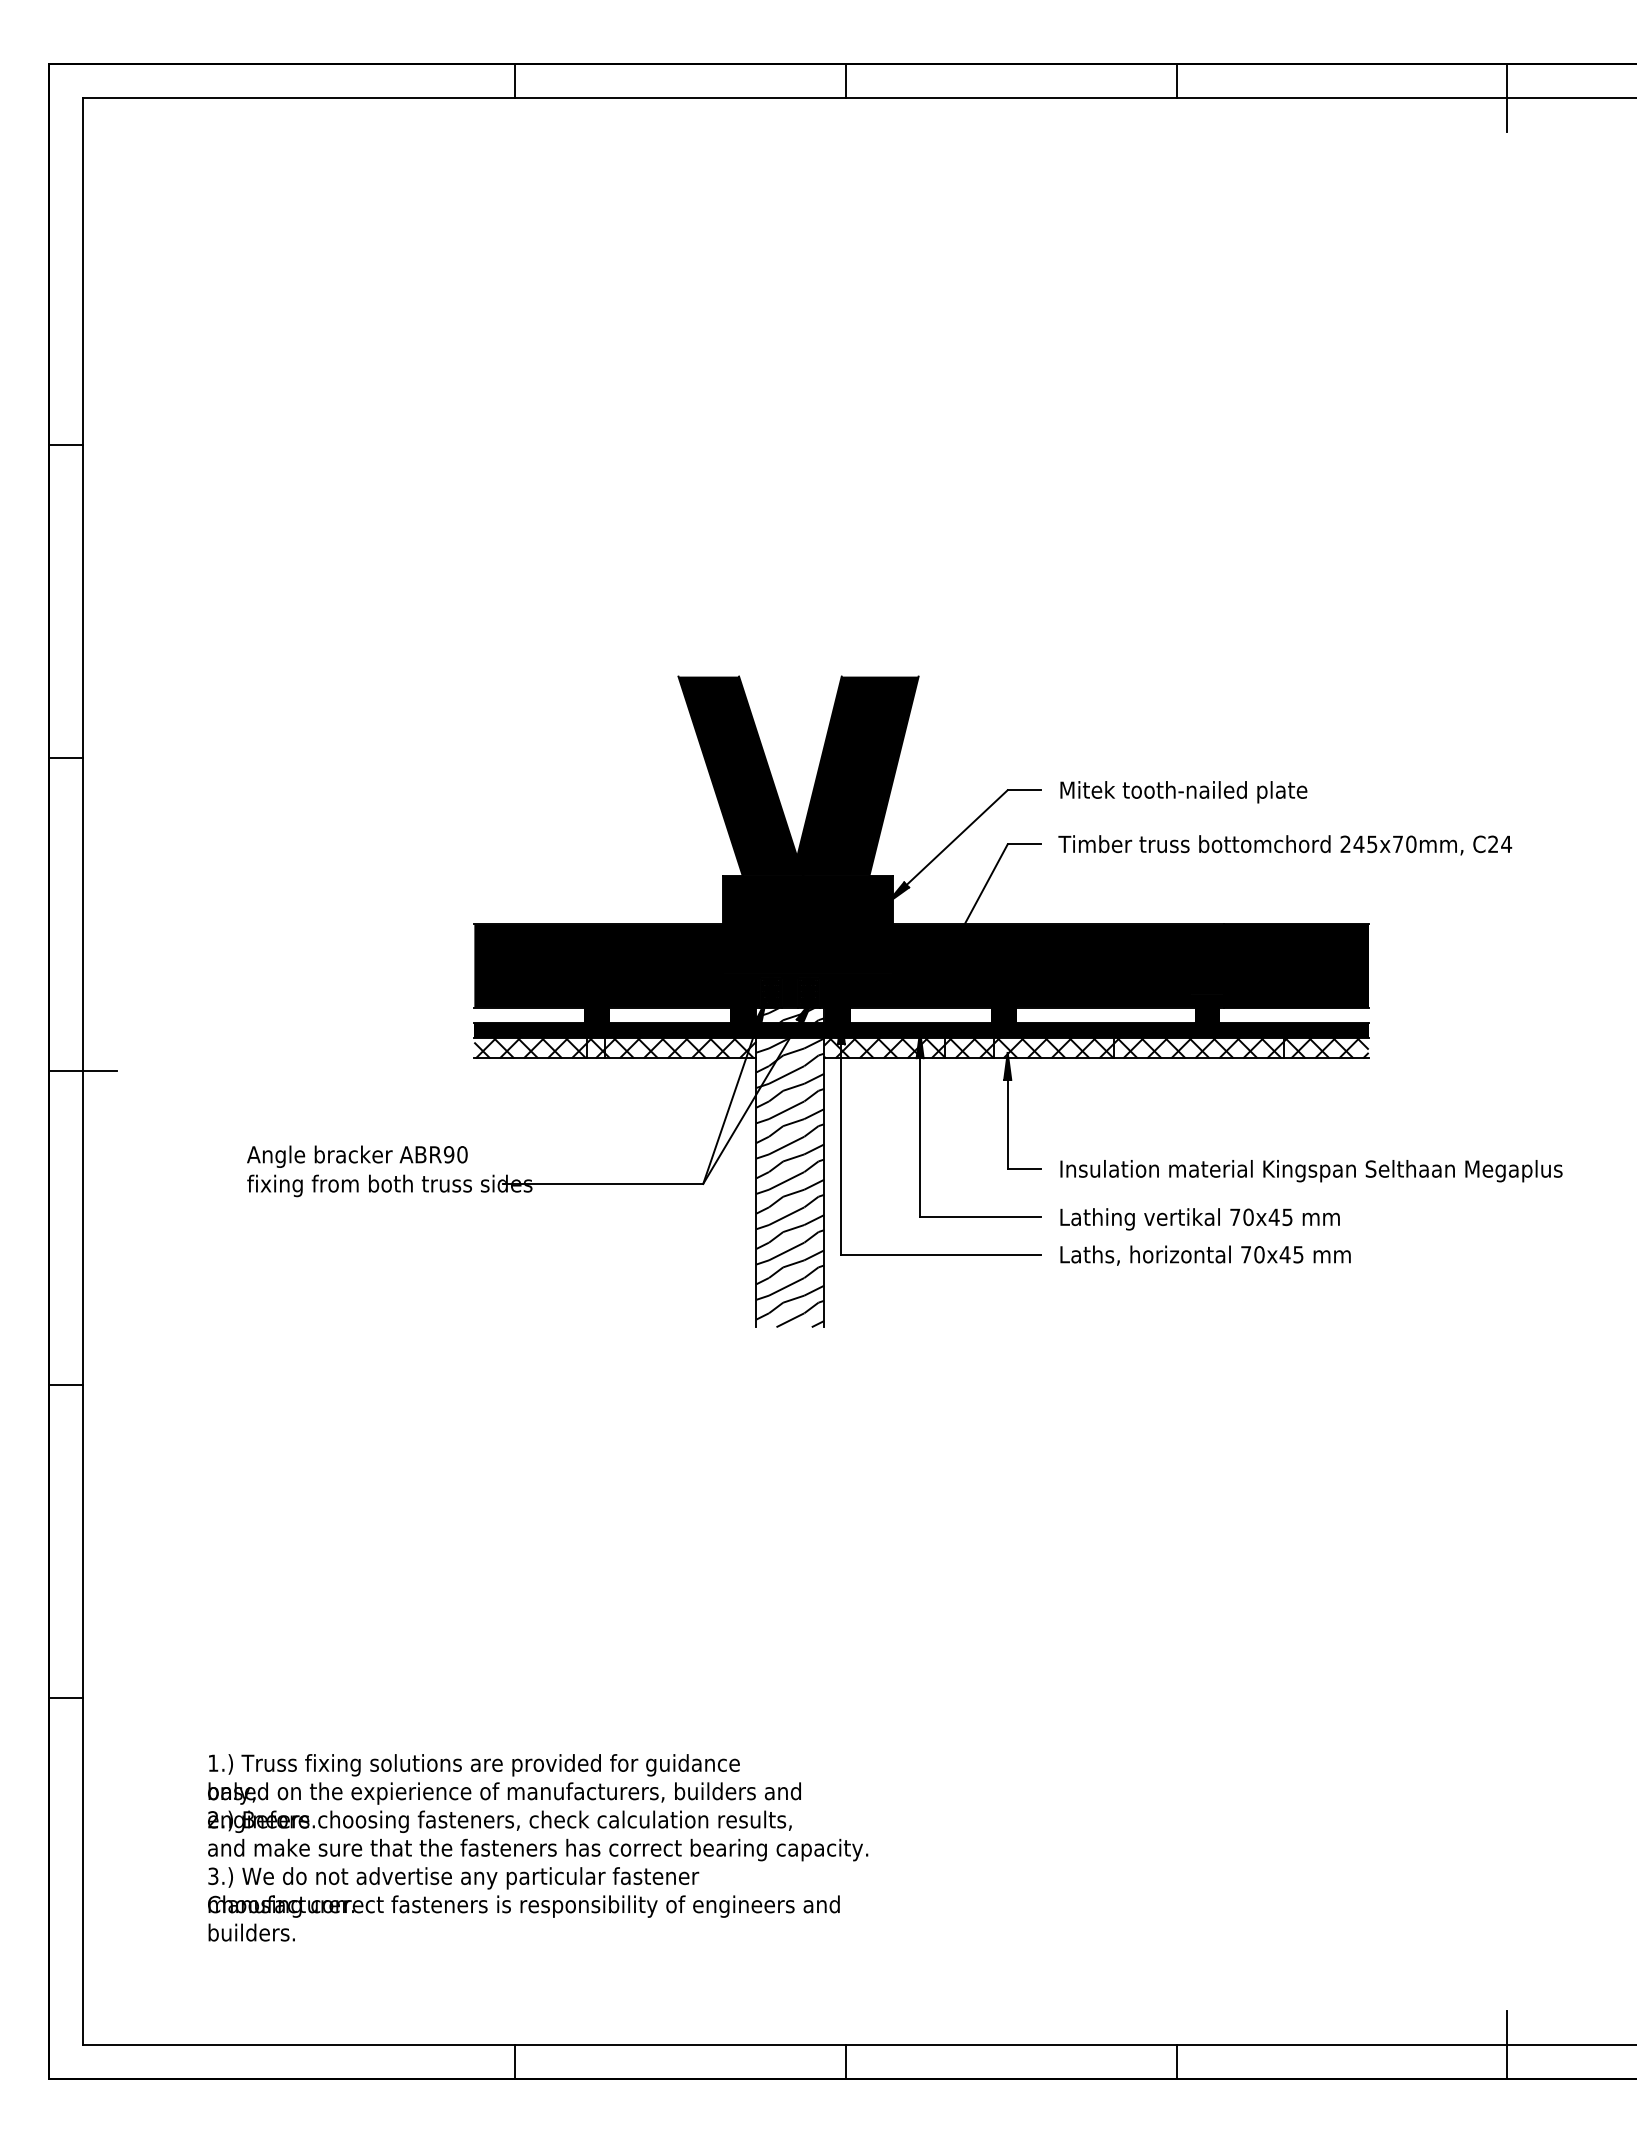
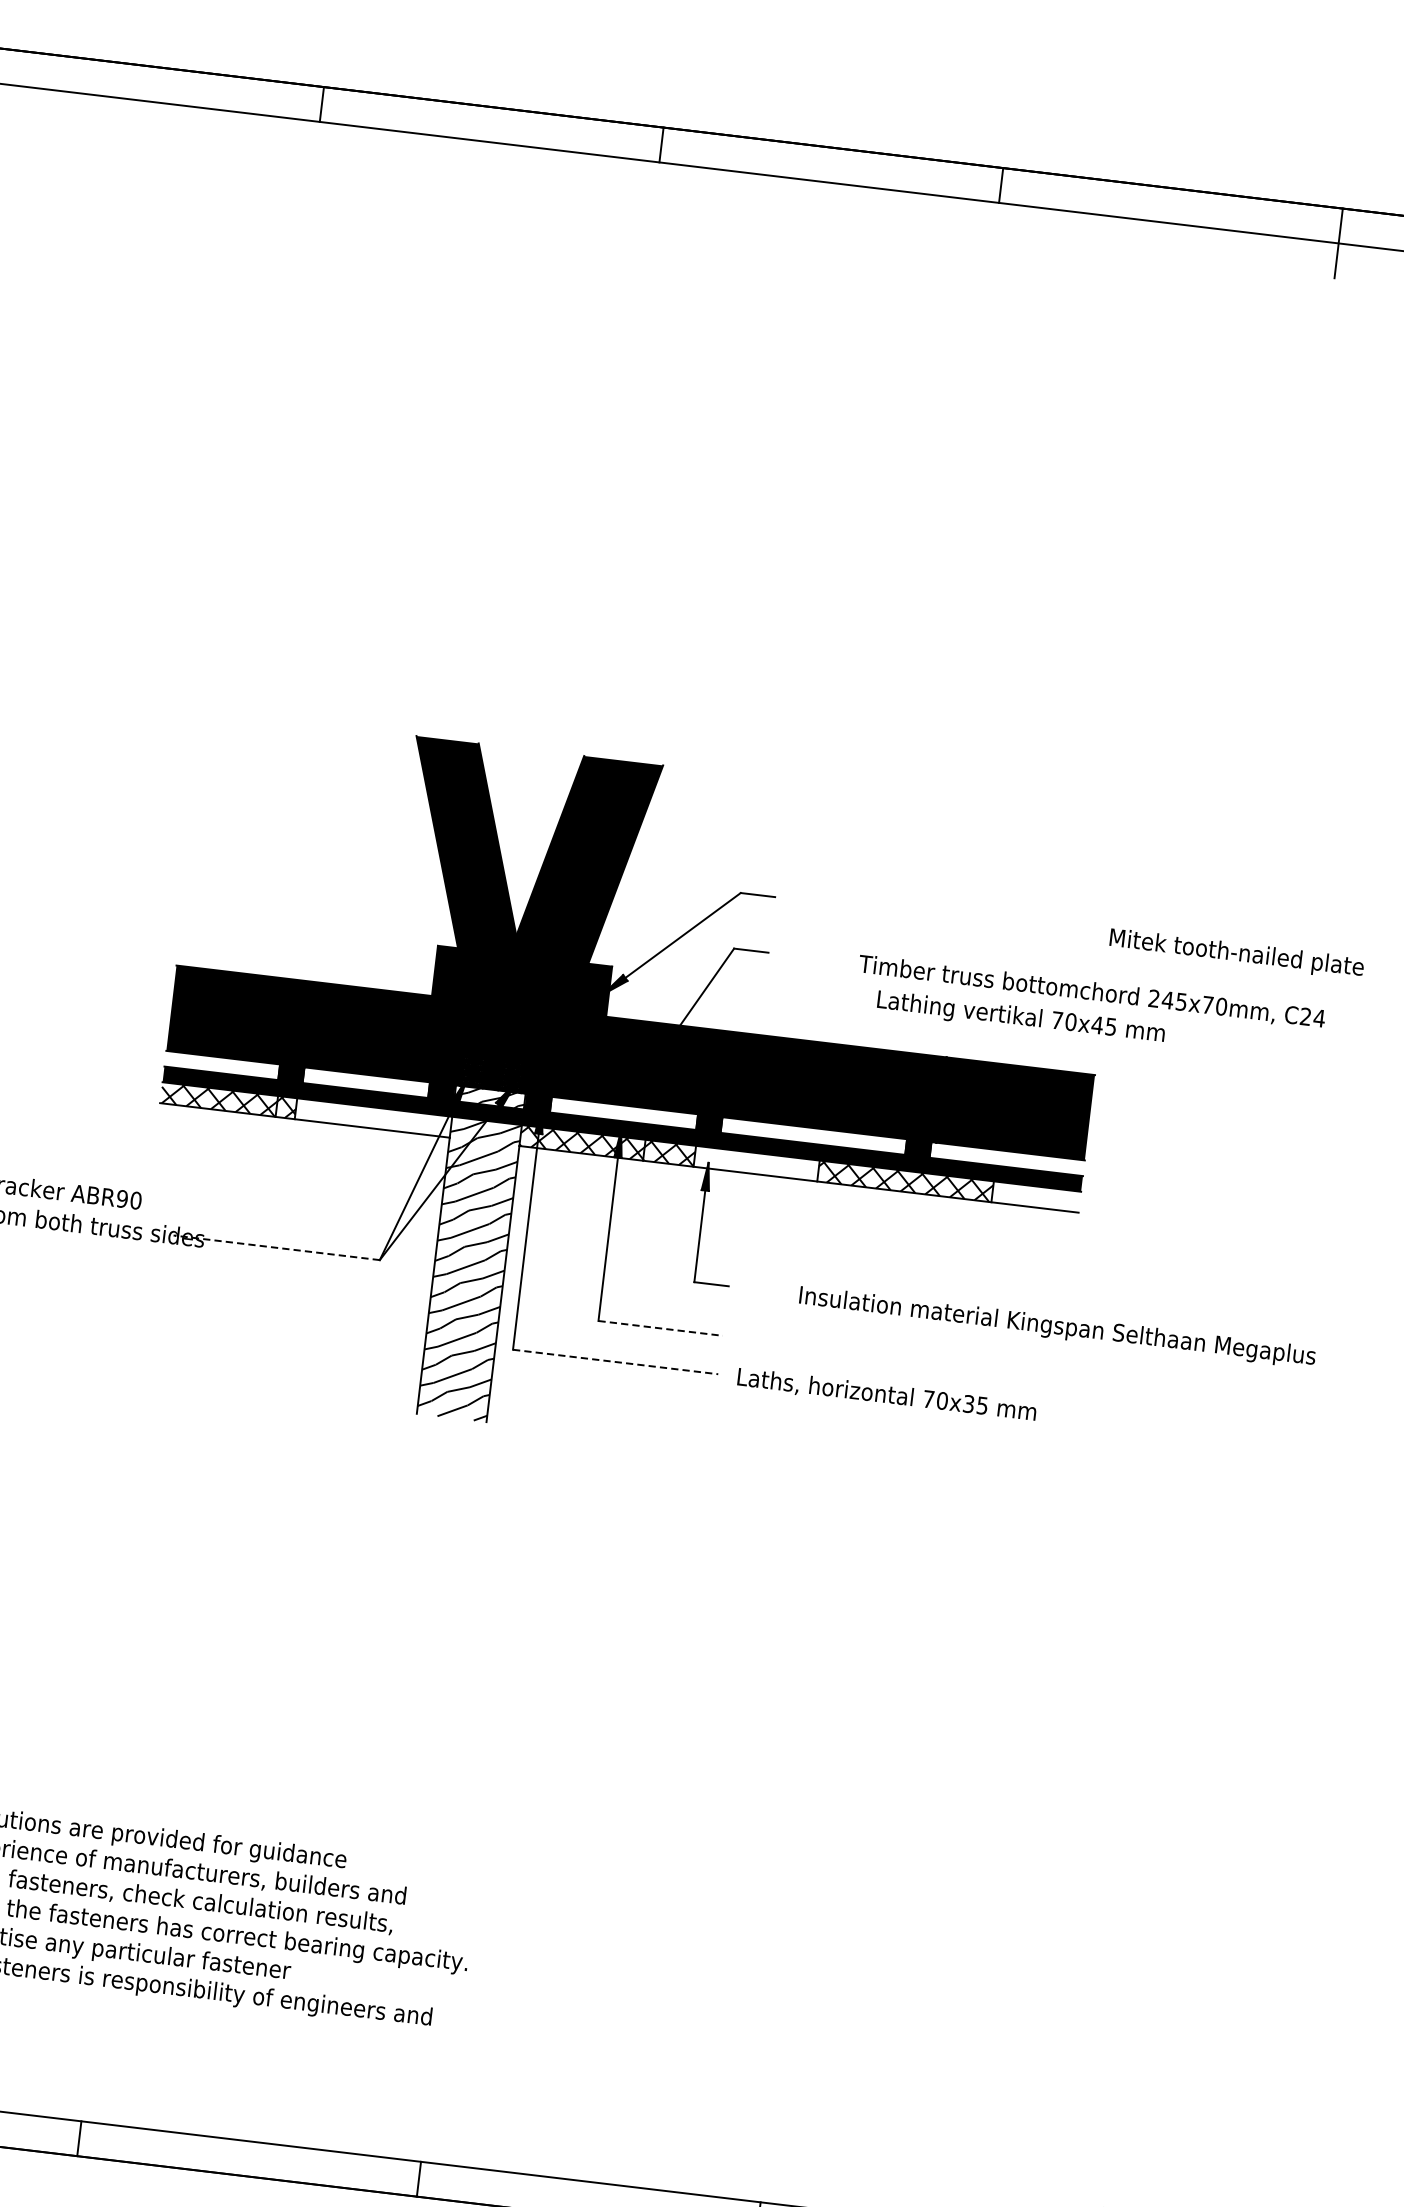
text: (1183, 792) -> (1236, 954), moved
text: (1285, 845) -> (1092, 992), moved
hatch: (680, 1048) -> (373, 1118), removed
hatch: (1053, 1048) -> (756, 1163), removed
hatch: (1325, 1048) -> (1035, 1197), removed
text: (1311, 1171) -> (1057, 1327), moved
line: (603, 1183) -> (277, 1247), solid -> dashed
line: (980, 1217) -> (660, 1328), solid -> dashed
text: (1199, 1219) -> (1020, 1018), moved
line: (941, 1254) -> (615, 1361), solid -> dashed
text: (1284, 1254) -> (968, 1403), 70x45 -> 70x35

